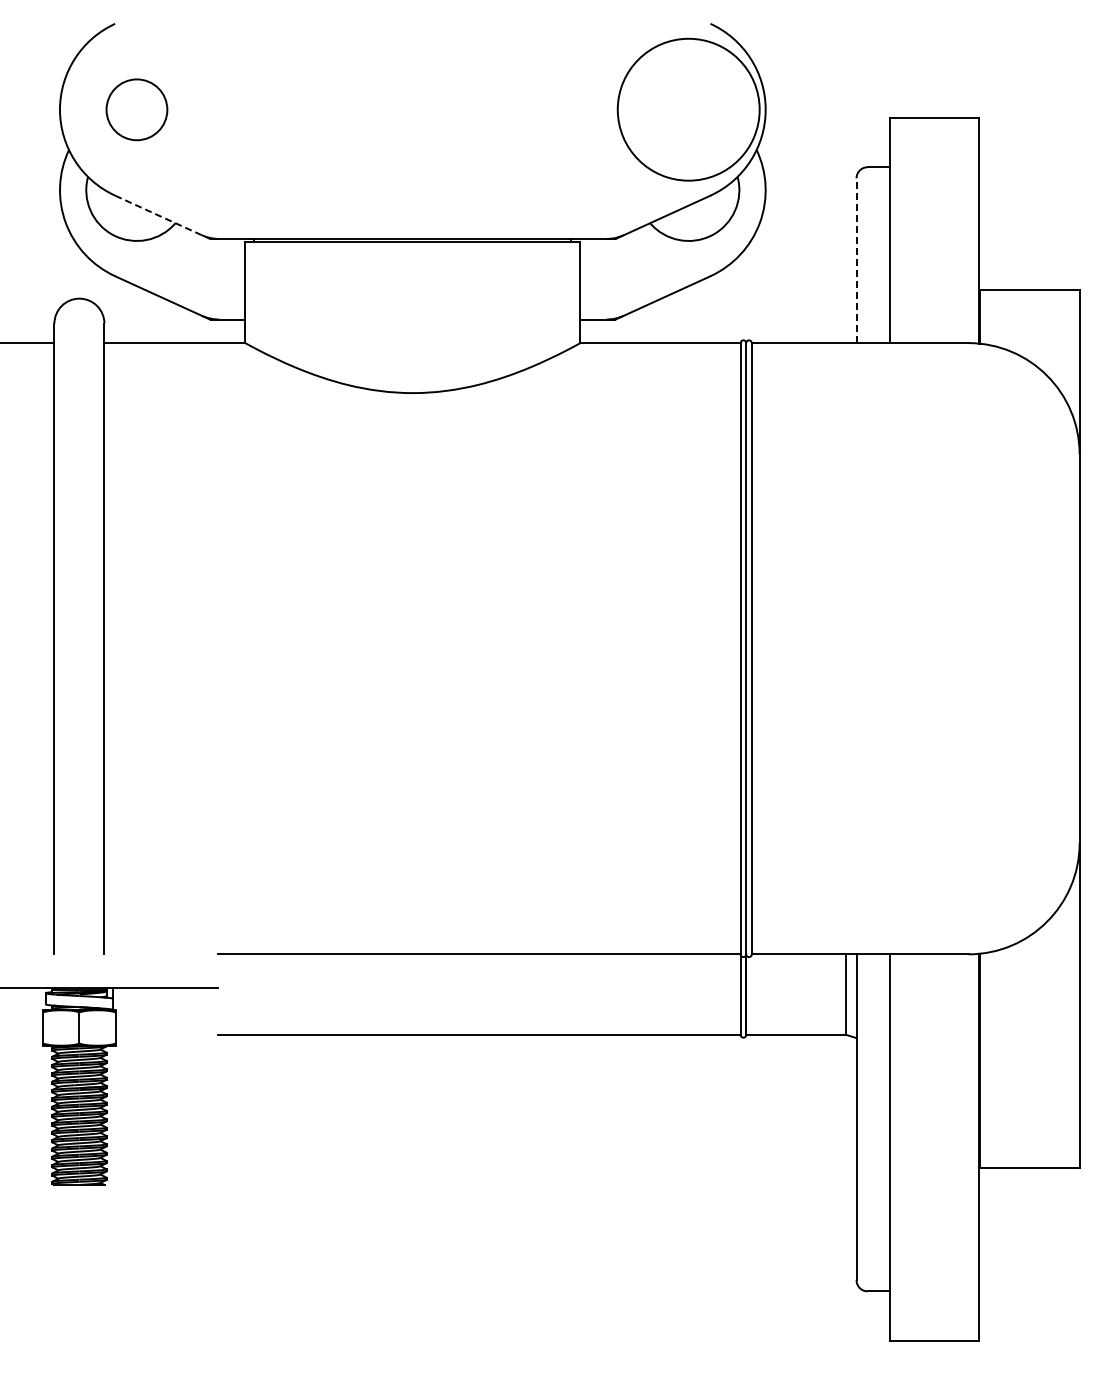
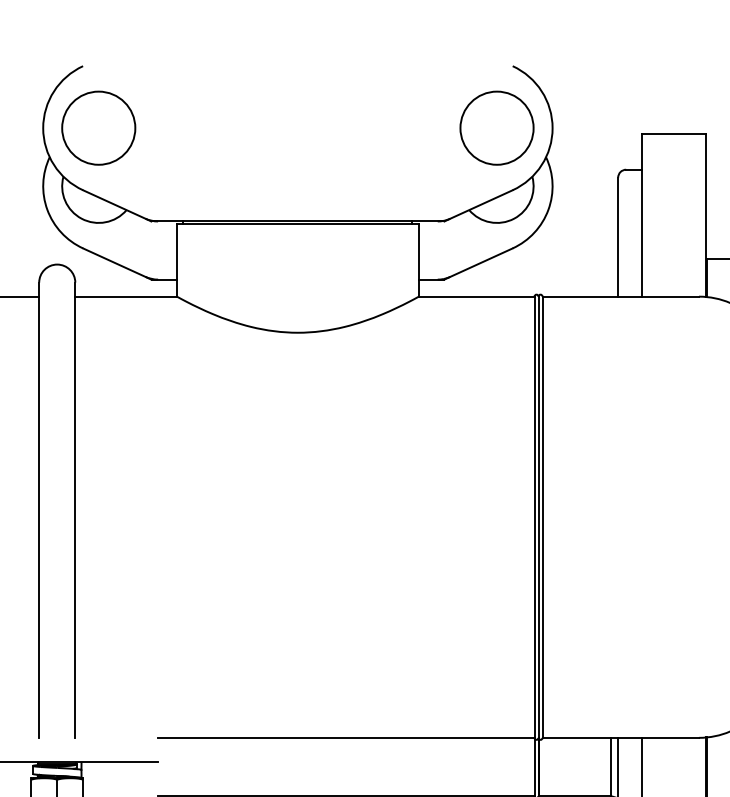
circle: (136, 109) -> (98, 128), size x1.67
circle: (688, 109) -> (496, 128), size x0.71
line: (162, 217) -> (117, 205), dashed -> solid
line: (856, 260) -> (618, 237), dashed -> solid

